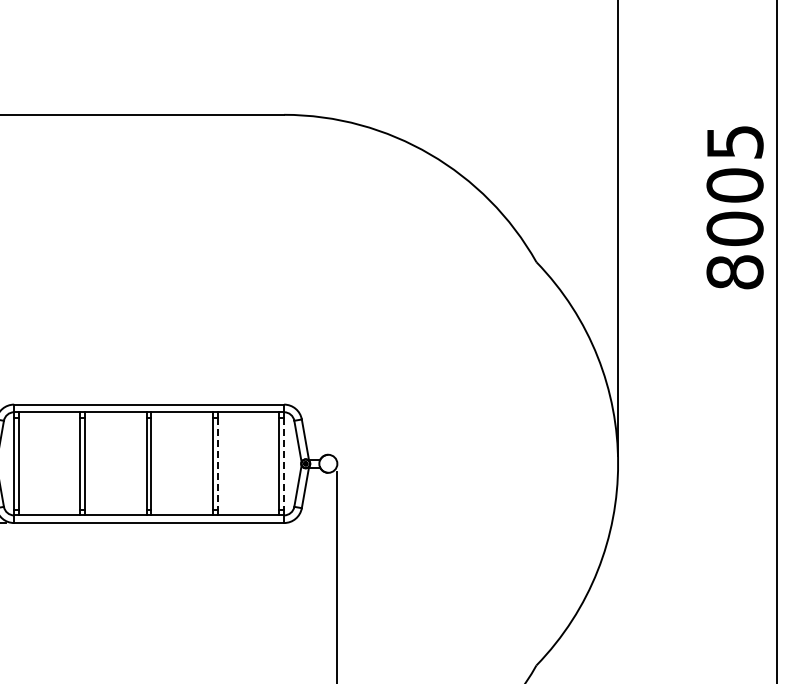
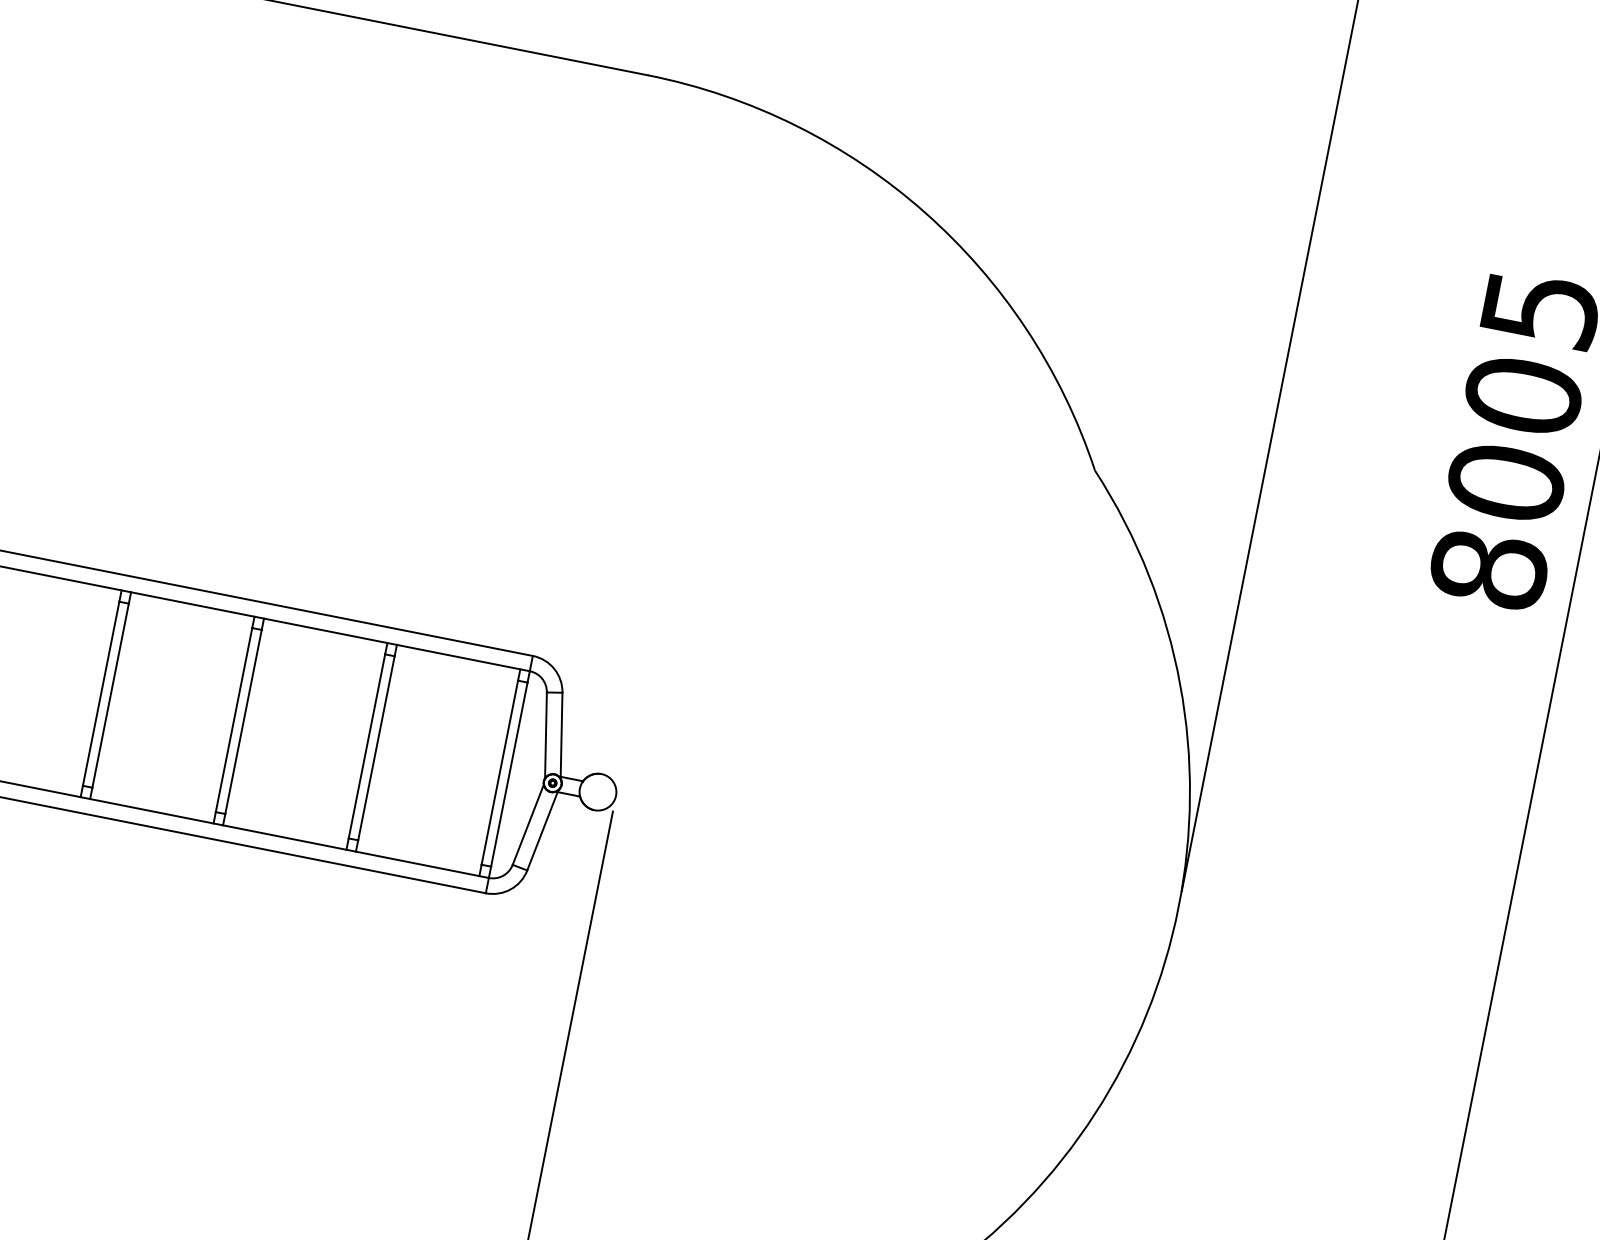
line: (217, 463) -> (375, 747), dashed -> solid
line: (284, 463) -> (510, 774), dashed -> solid

